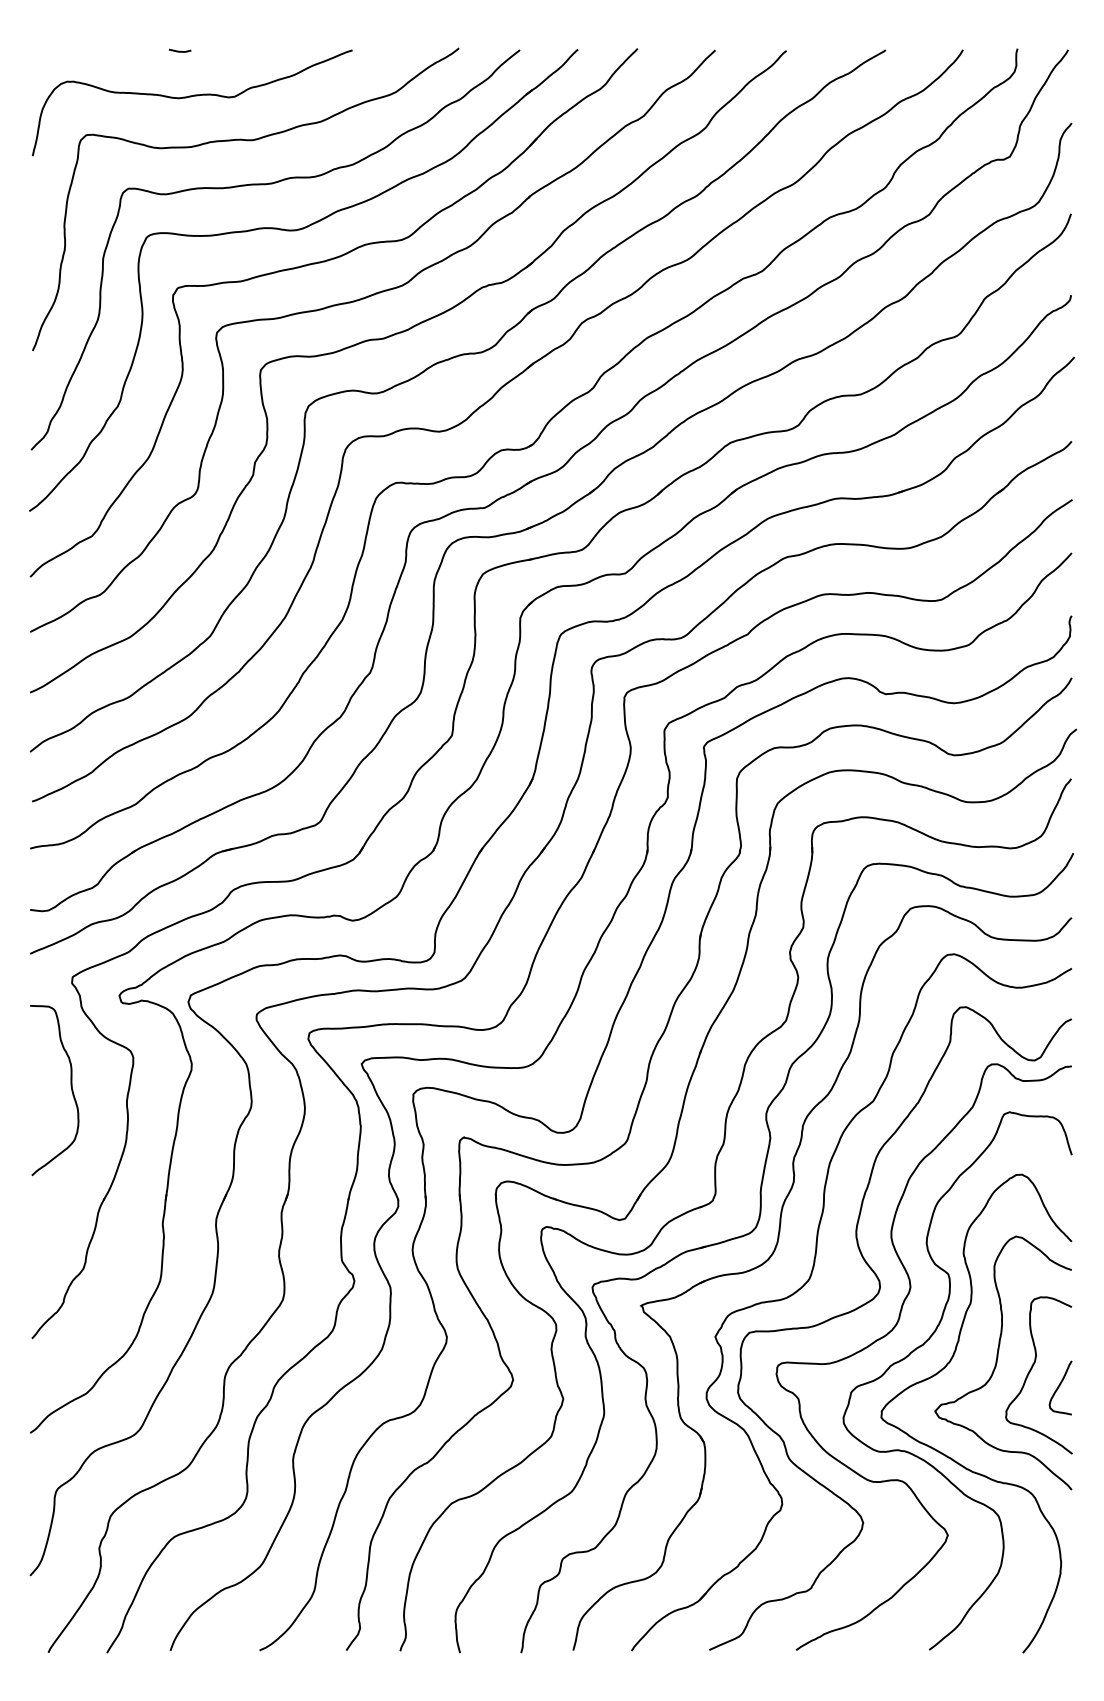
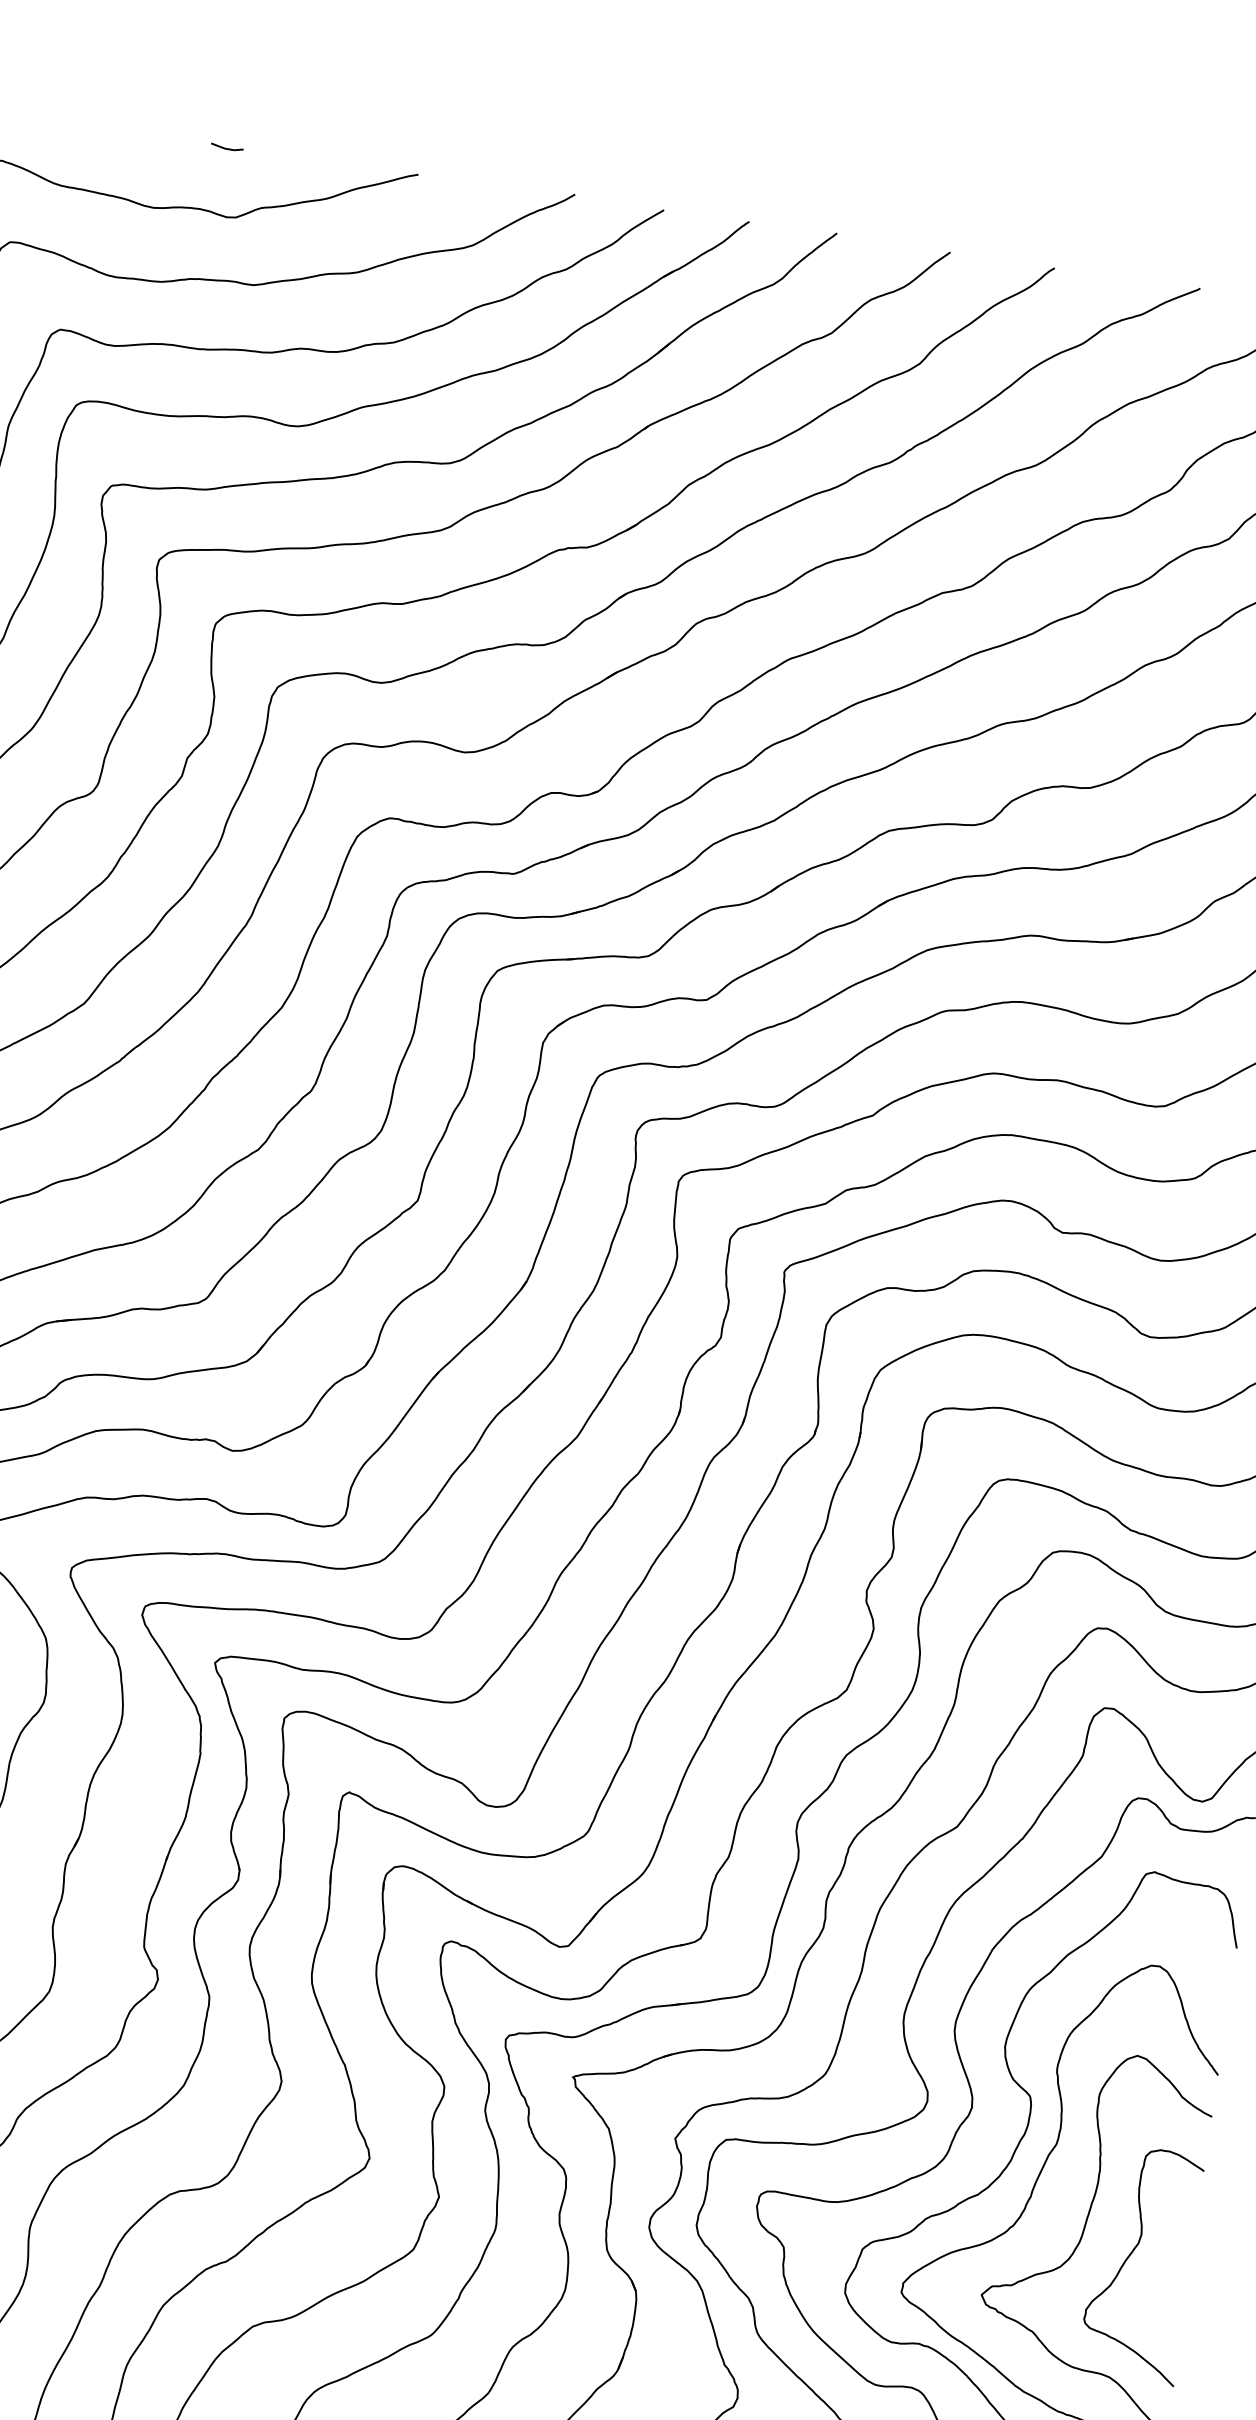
line: (180, 50) -> (227, 147), moved
curve: (1059, 1387) -> (1168, 2286), removed

